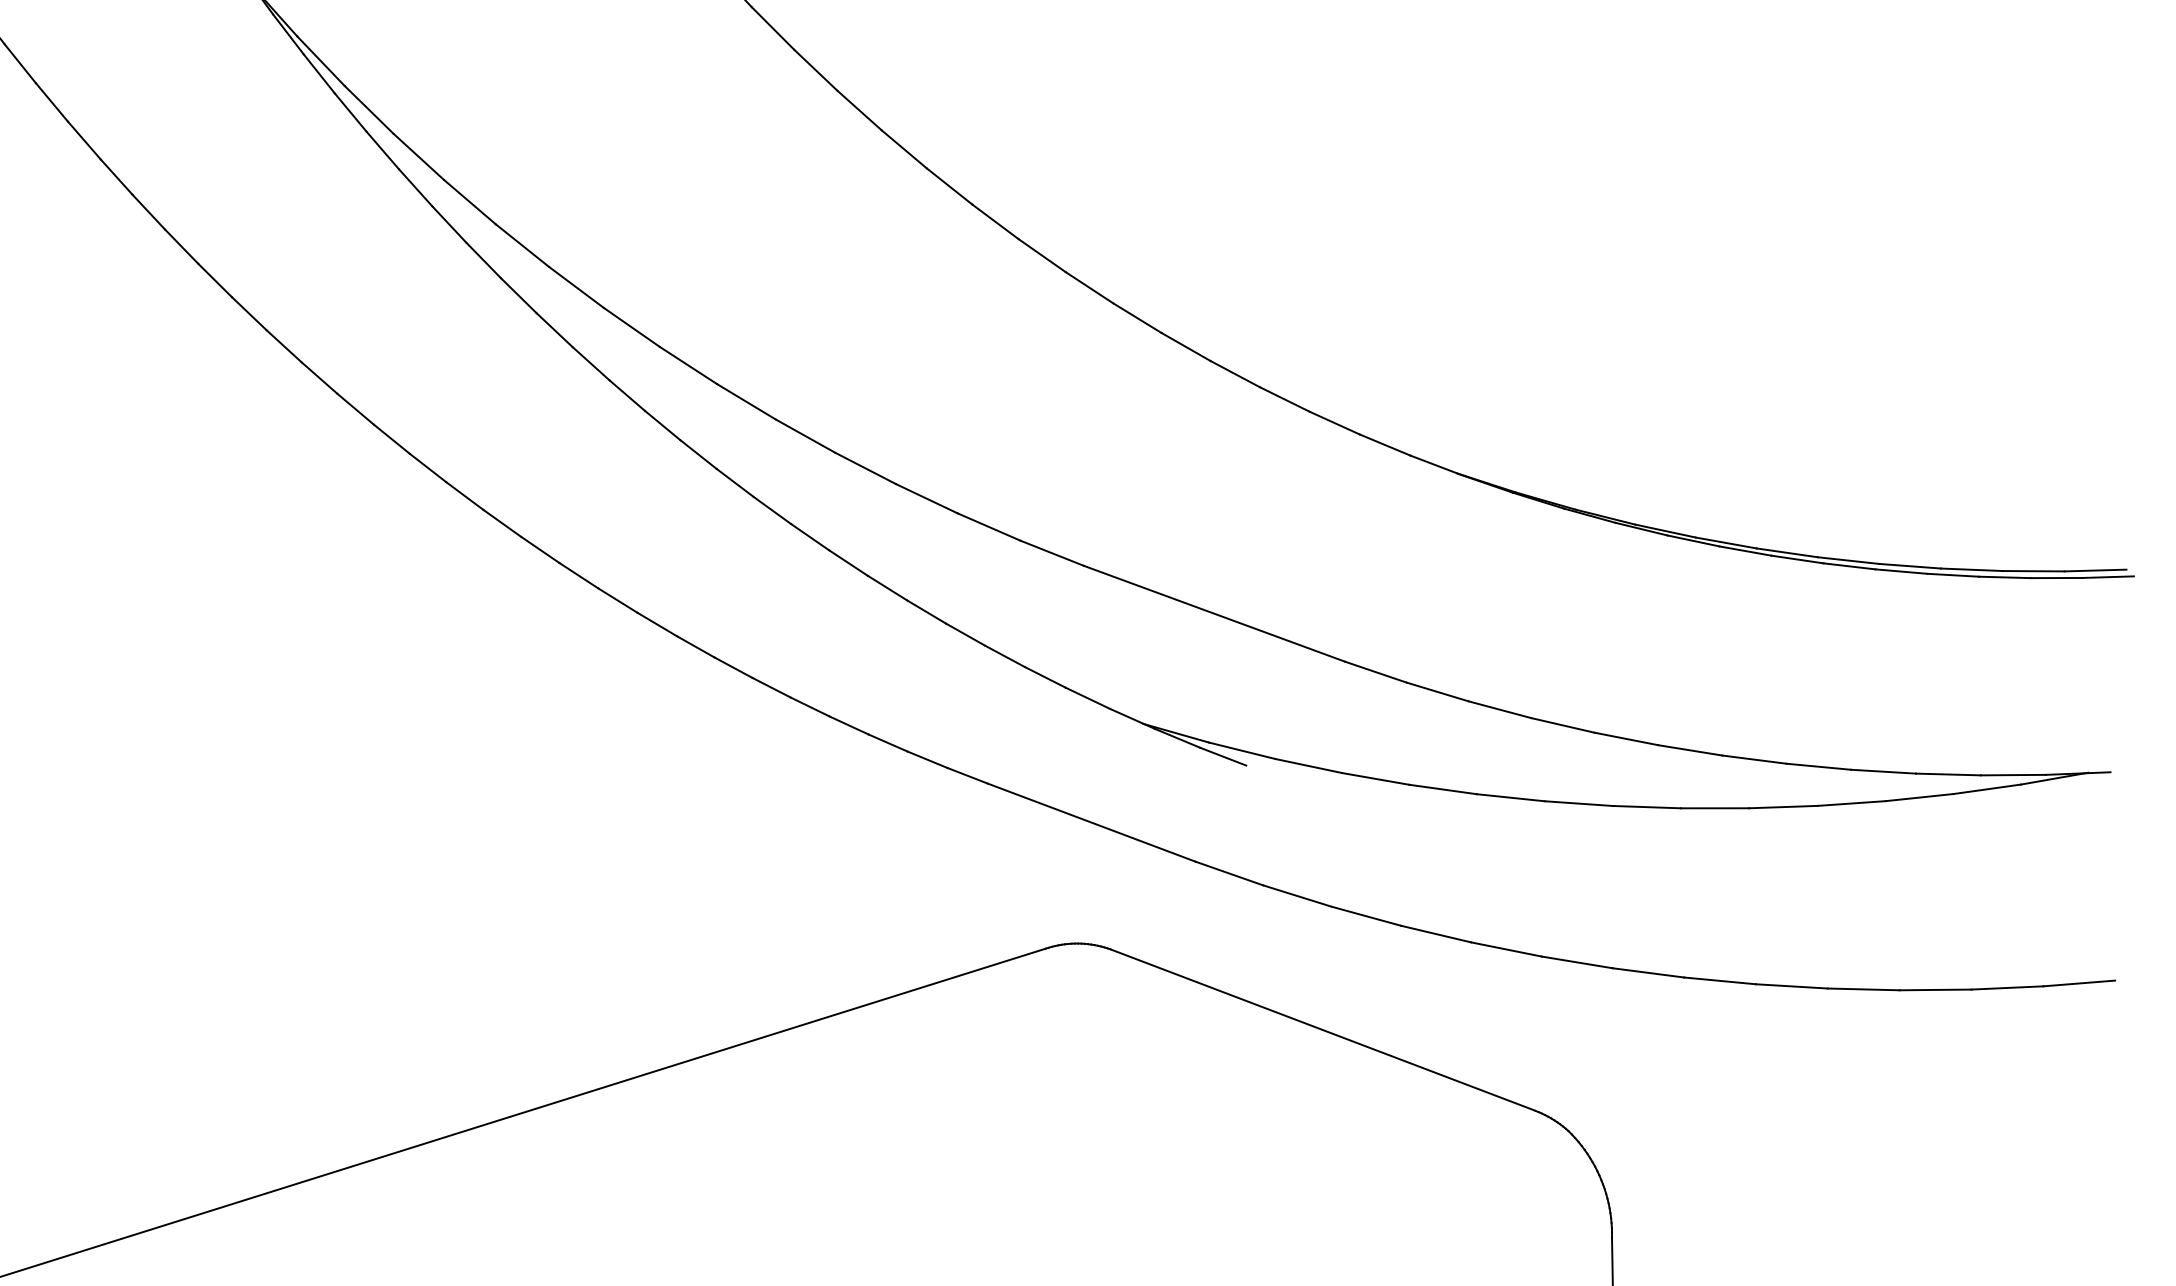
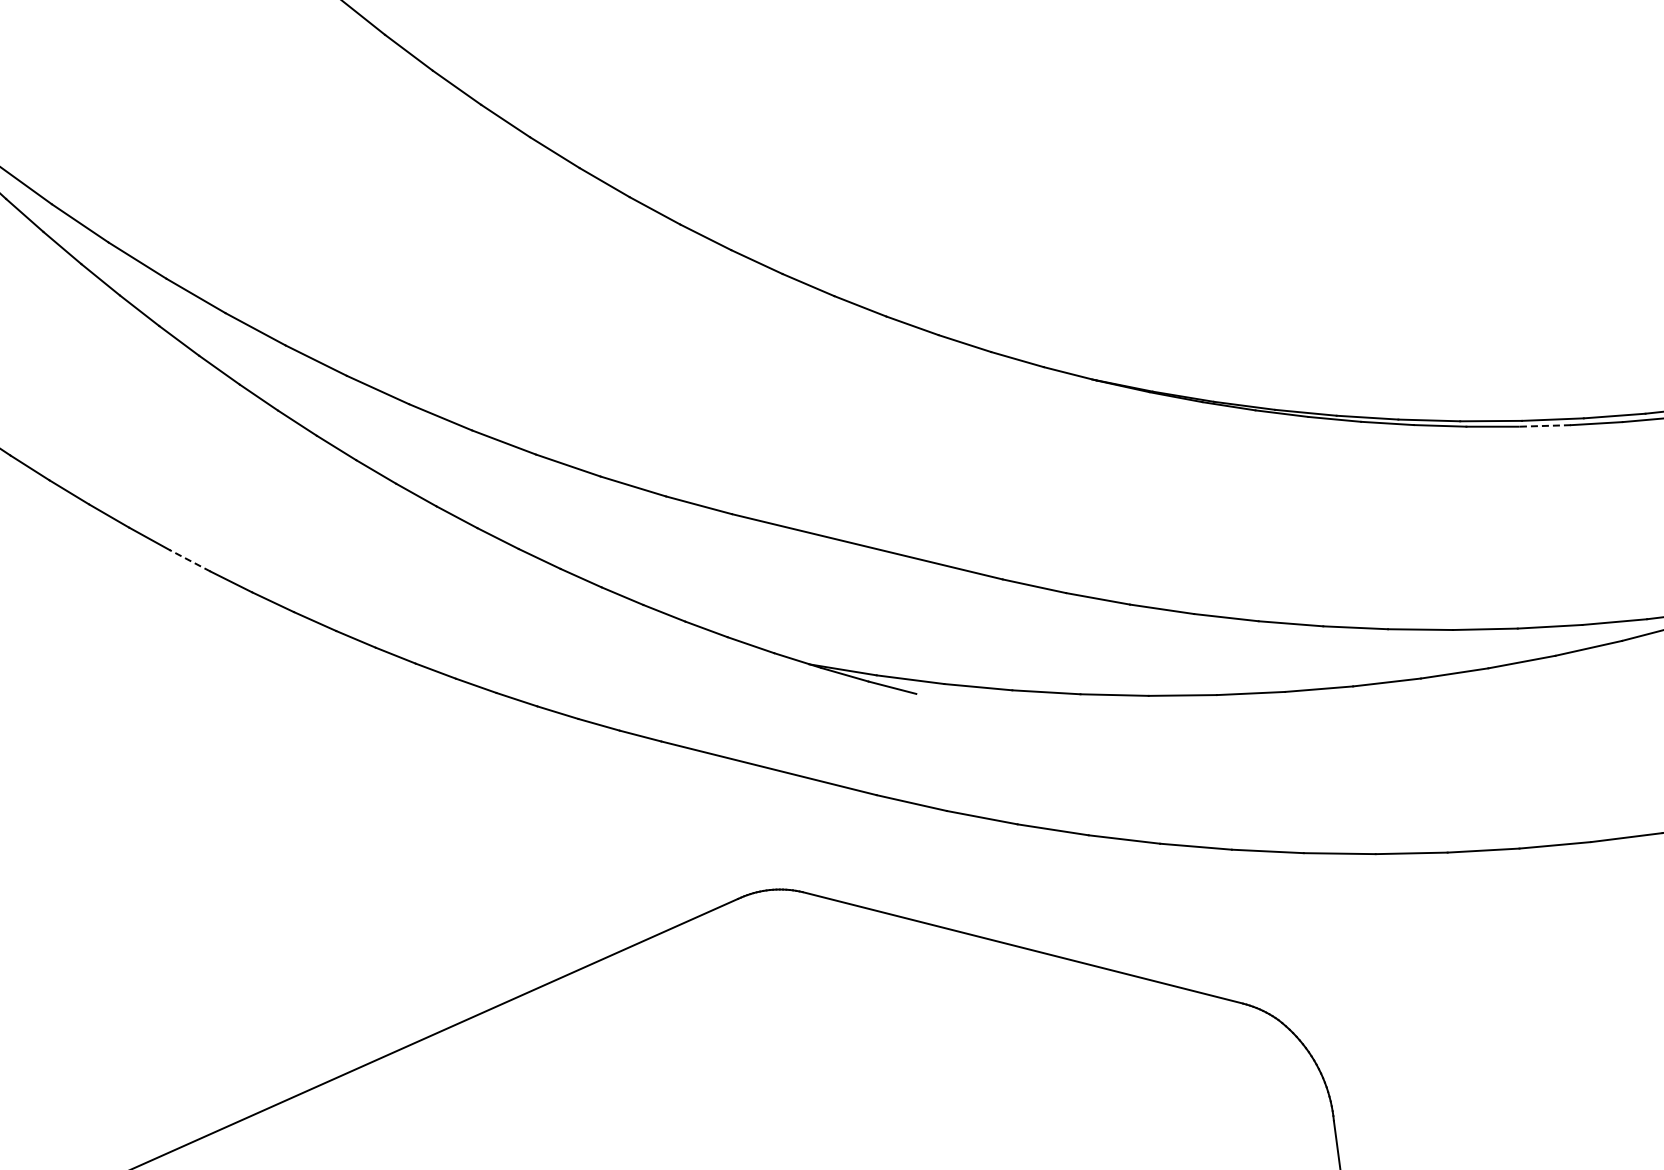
line: (539, 549) -> (189, 560), solid -> dashed
line: (1900, 571) -> (1543, 425), solid -> dashed

